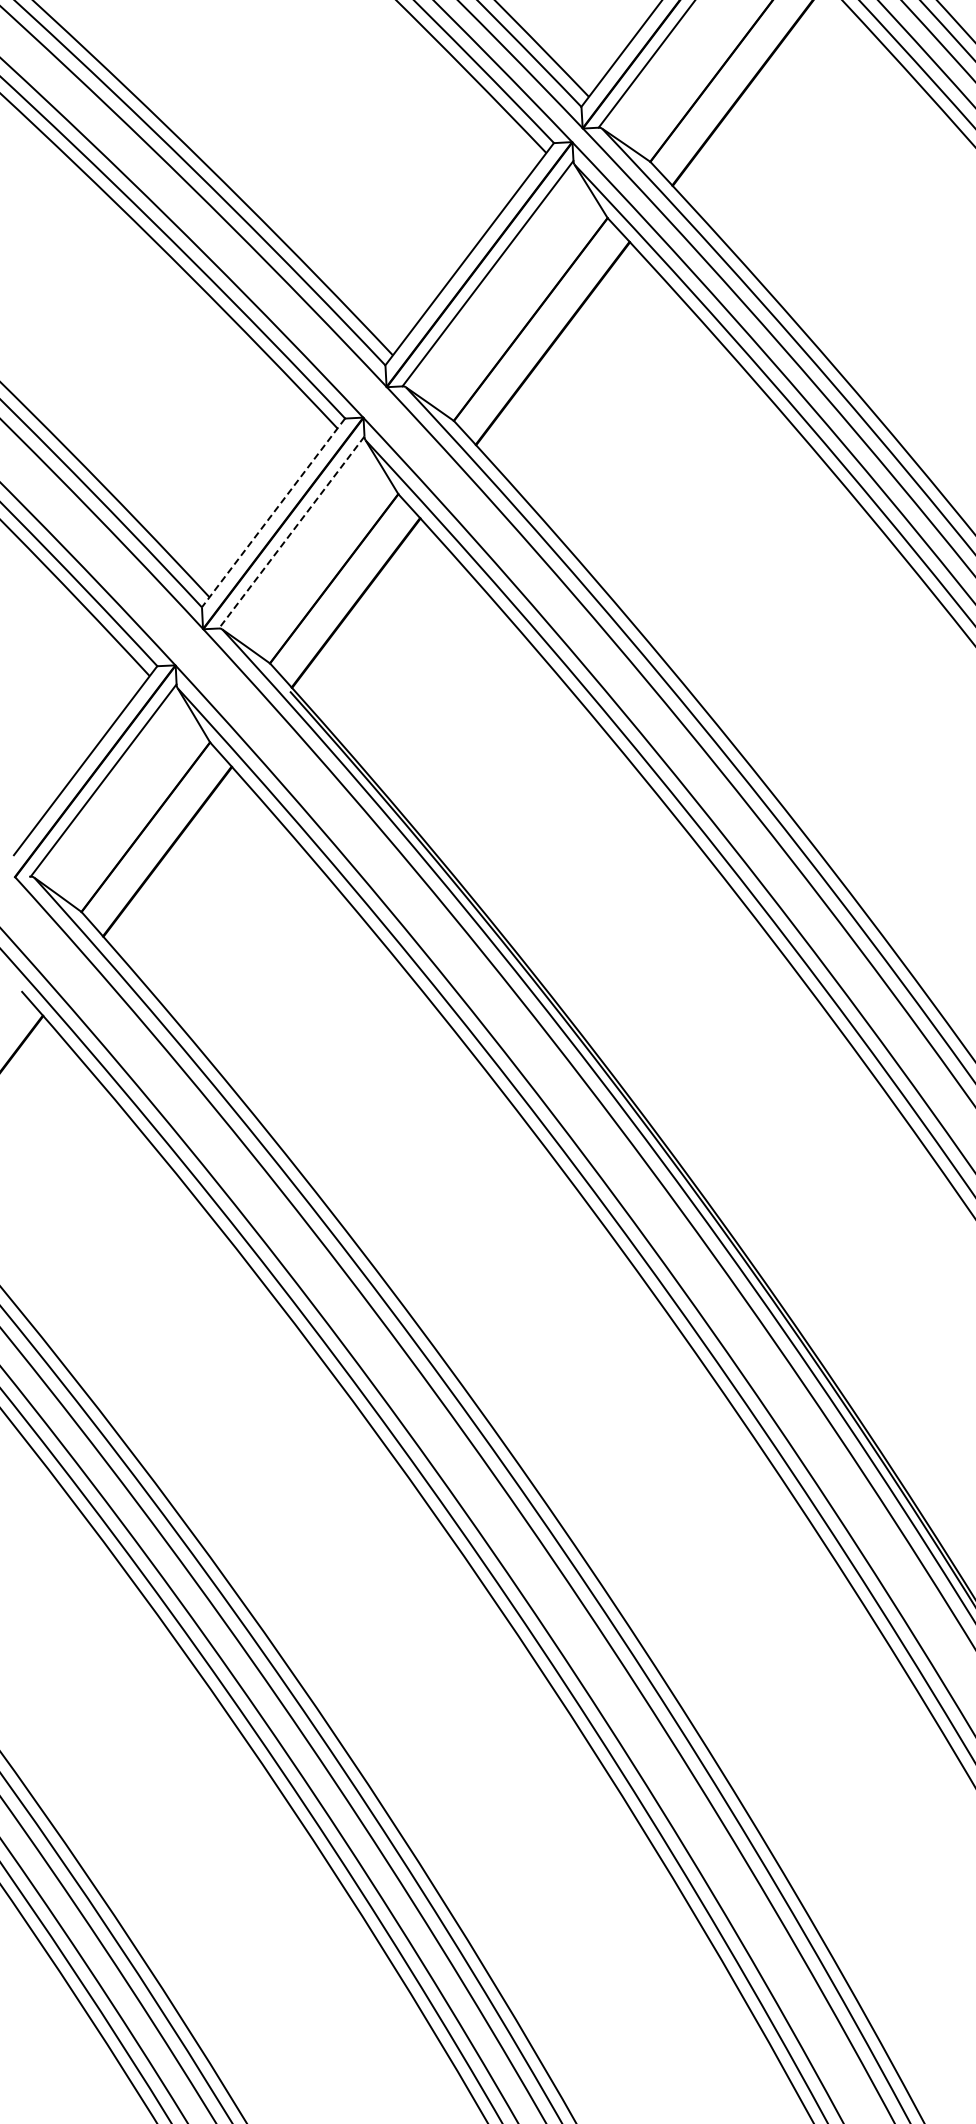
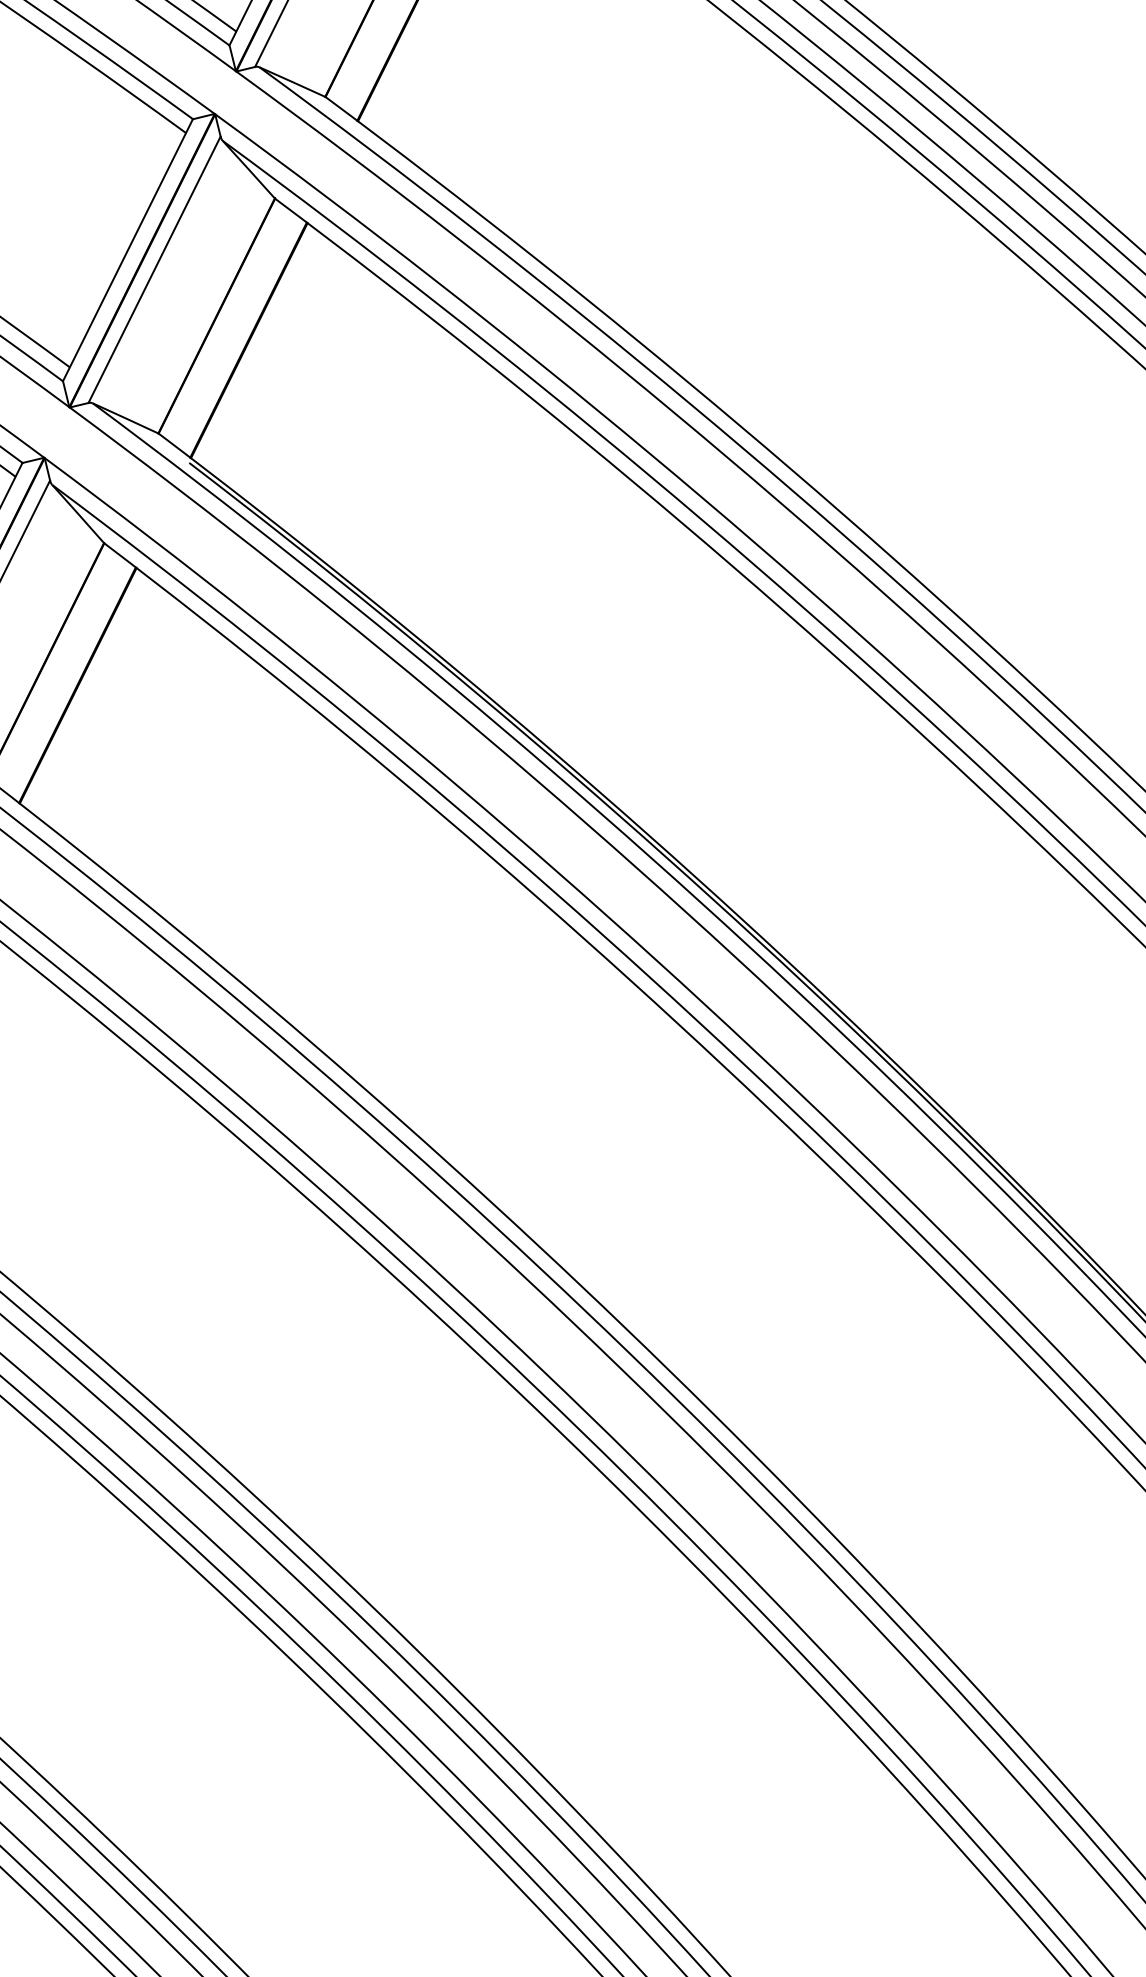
line: (273, 513) -> (128, 250), dashed -> solid
line: (291, 532) -> (154, 269), dashed -> solid

